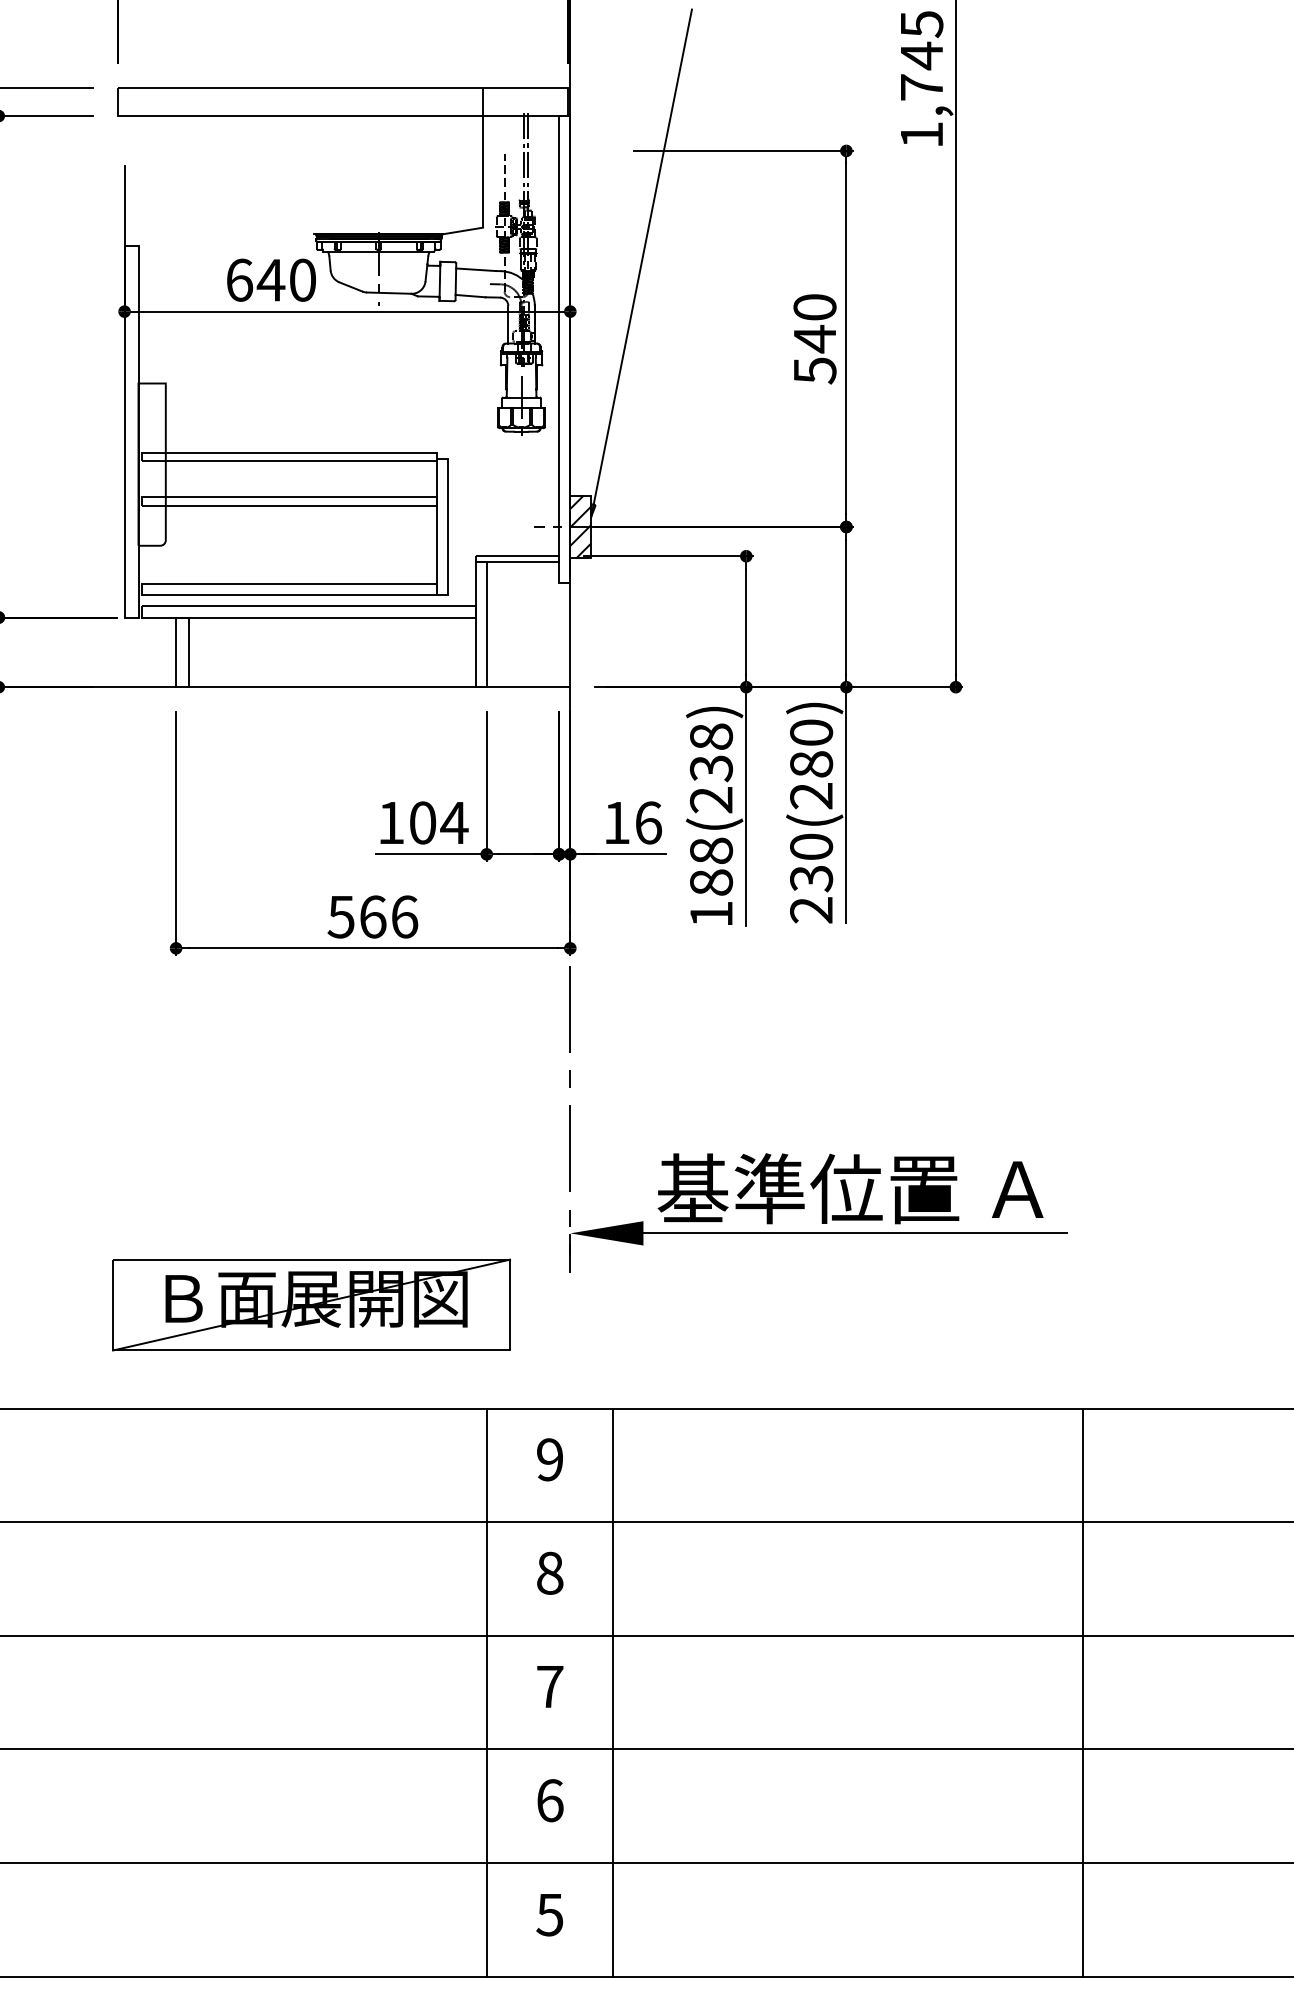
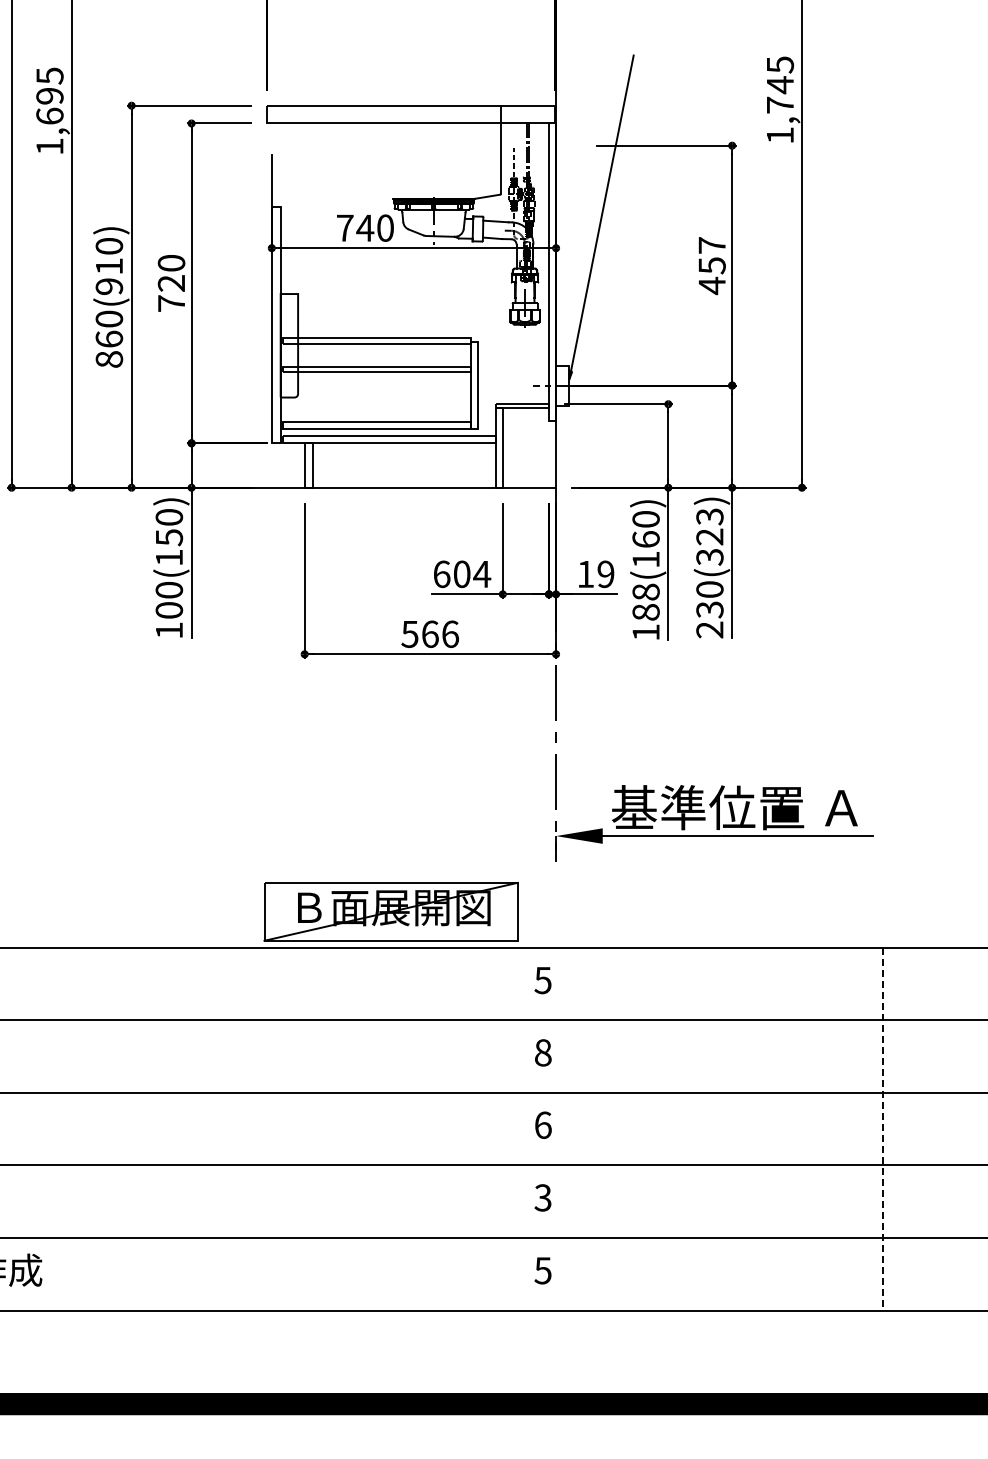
text: (240, 279) -> (345, 227), 640 -> 740
text: (813, 340) -> (711, 266), 540 -> 457
hatch: (580, 526) -> (562, 385), removed
text: (810, 763) -> (709, 536), 230(280) -> 230(323)
text: (710, 768) -> (645, 539), 188(238) -> 188(160)
text: (392, 823) -> (442, 574), 104 -> 604
text: (647, 823) -> (605, 574), 16 -> 19
part: (310, 1304) -> (390, 911), moved
text: (548, 1459) -> (542, 980), 9 -> 5
text: (550, 1685) -> (543, 1124), 7 -> 6
line: (487, 1691) -> (503, 1128), removed
line: (613, 1691) -> (583, 1128), removed
line: (1083, 1693) -> (883, 1129), solid -> dashed
text: (548, 1800) -> (542, 1197), 6 -> 3

